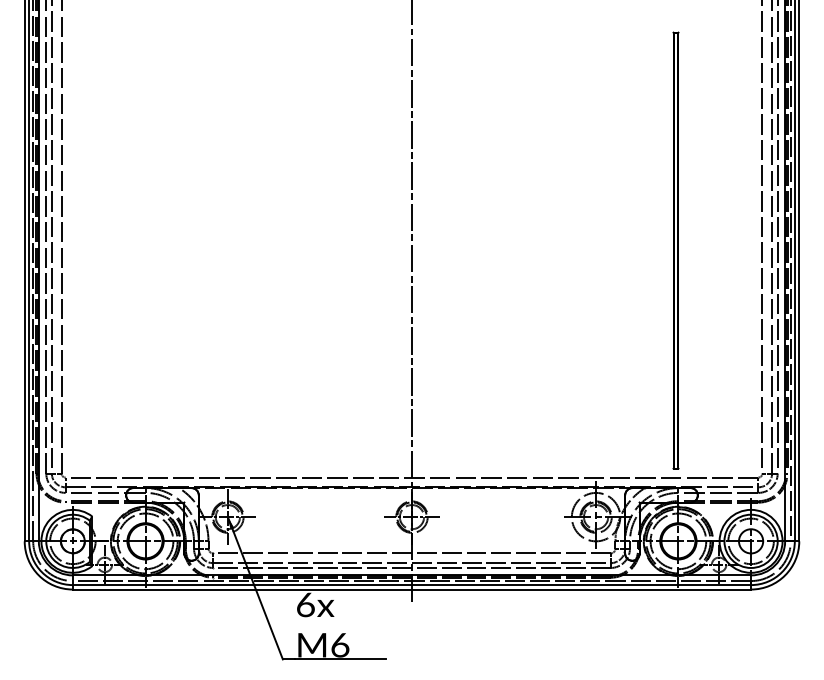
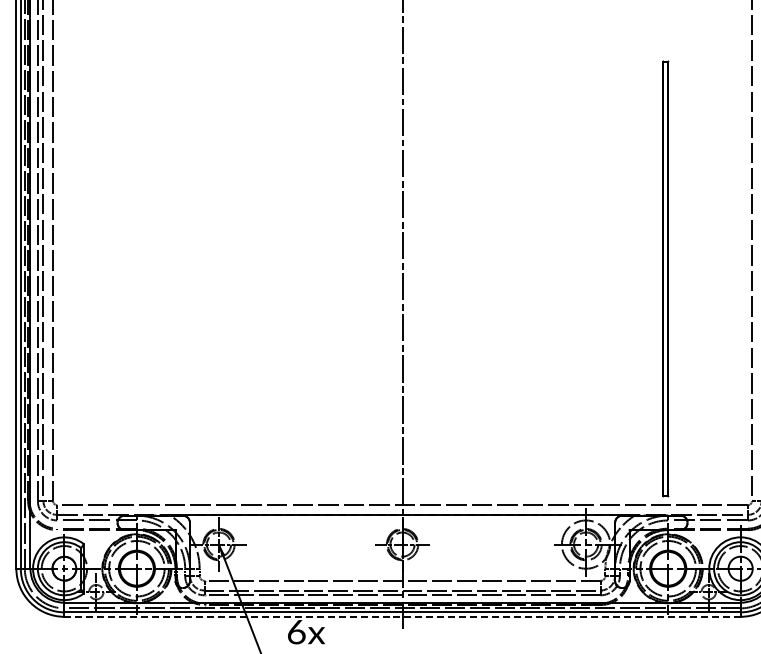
line: (412, 589) -> (403, 616), solid -> dashed

